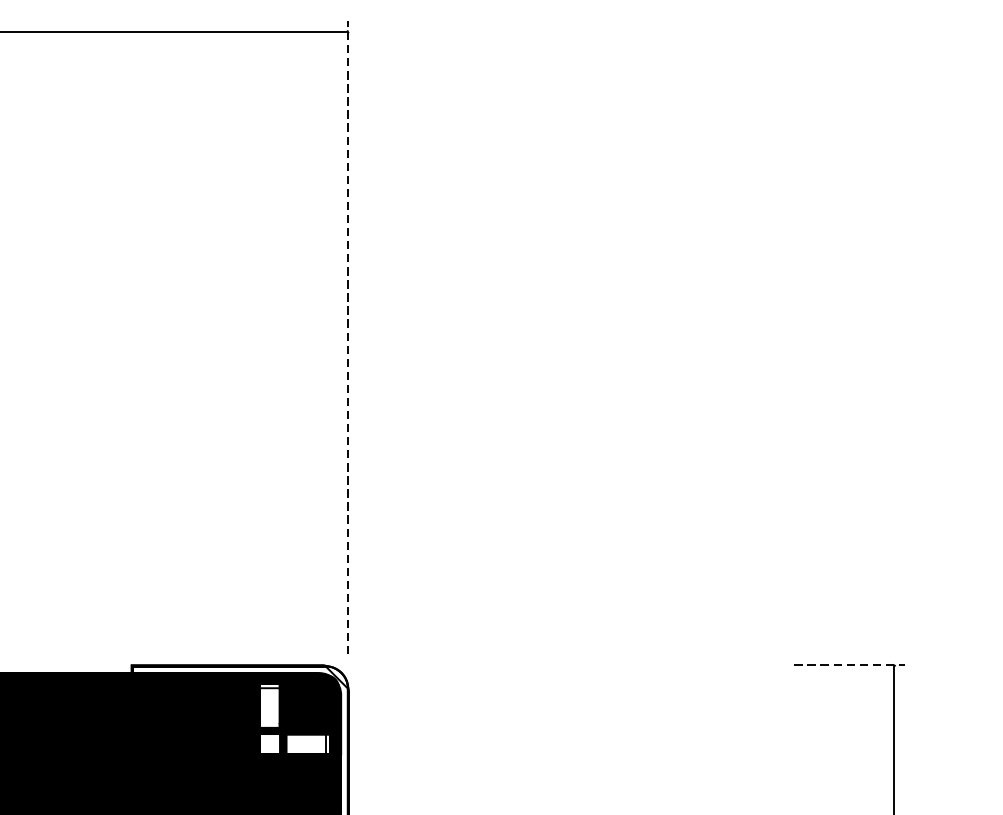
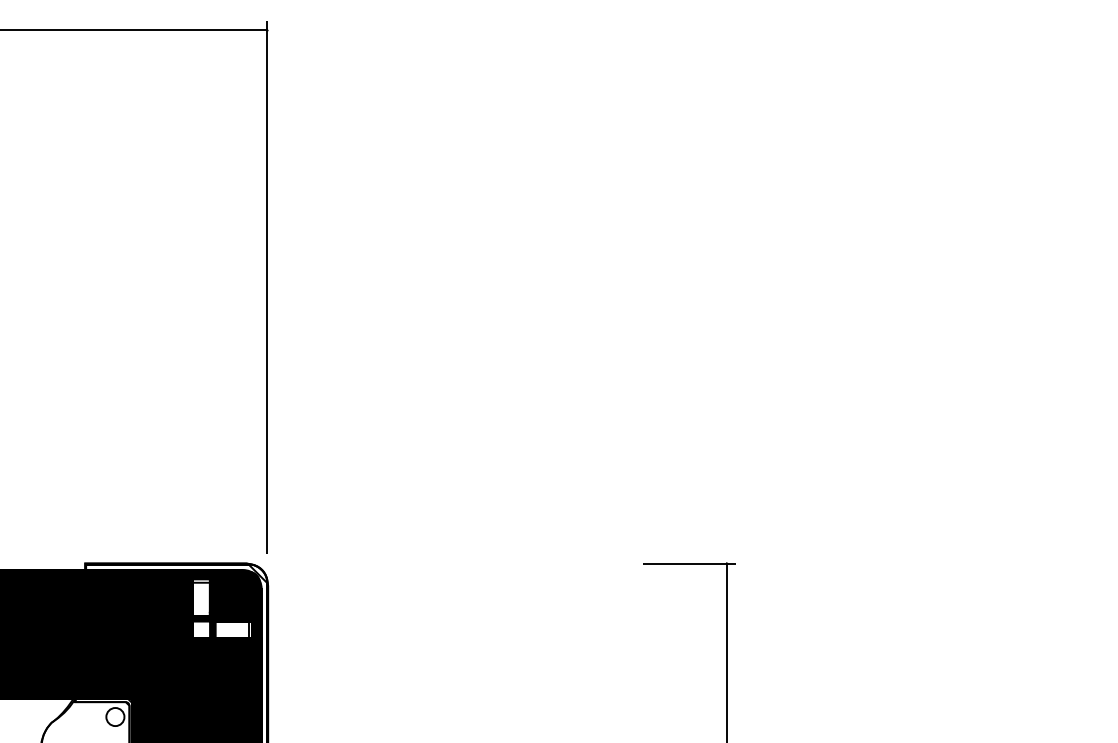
line: (348, 337) -> (267, 287), dashed -> solid
line: (849, 665) -> (689, 563), dashed -> solid

